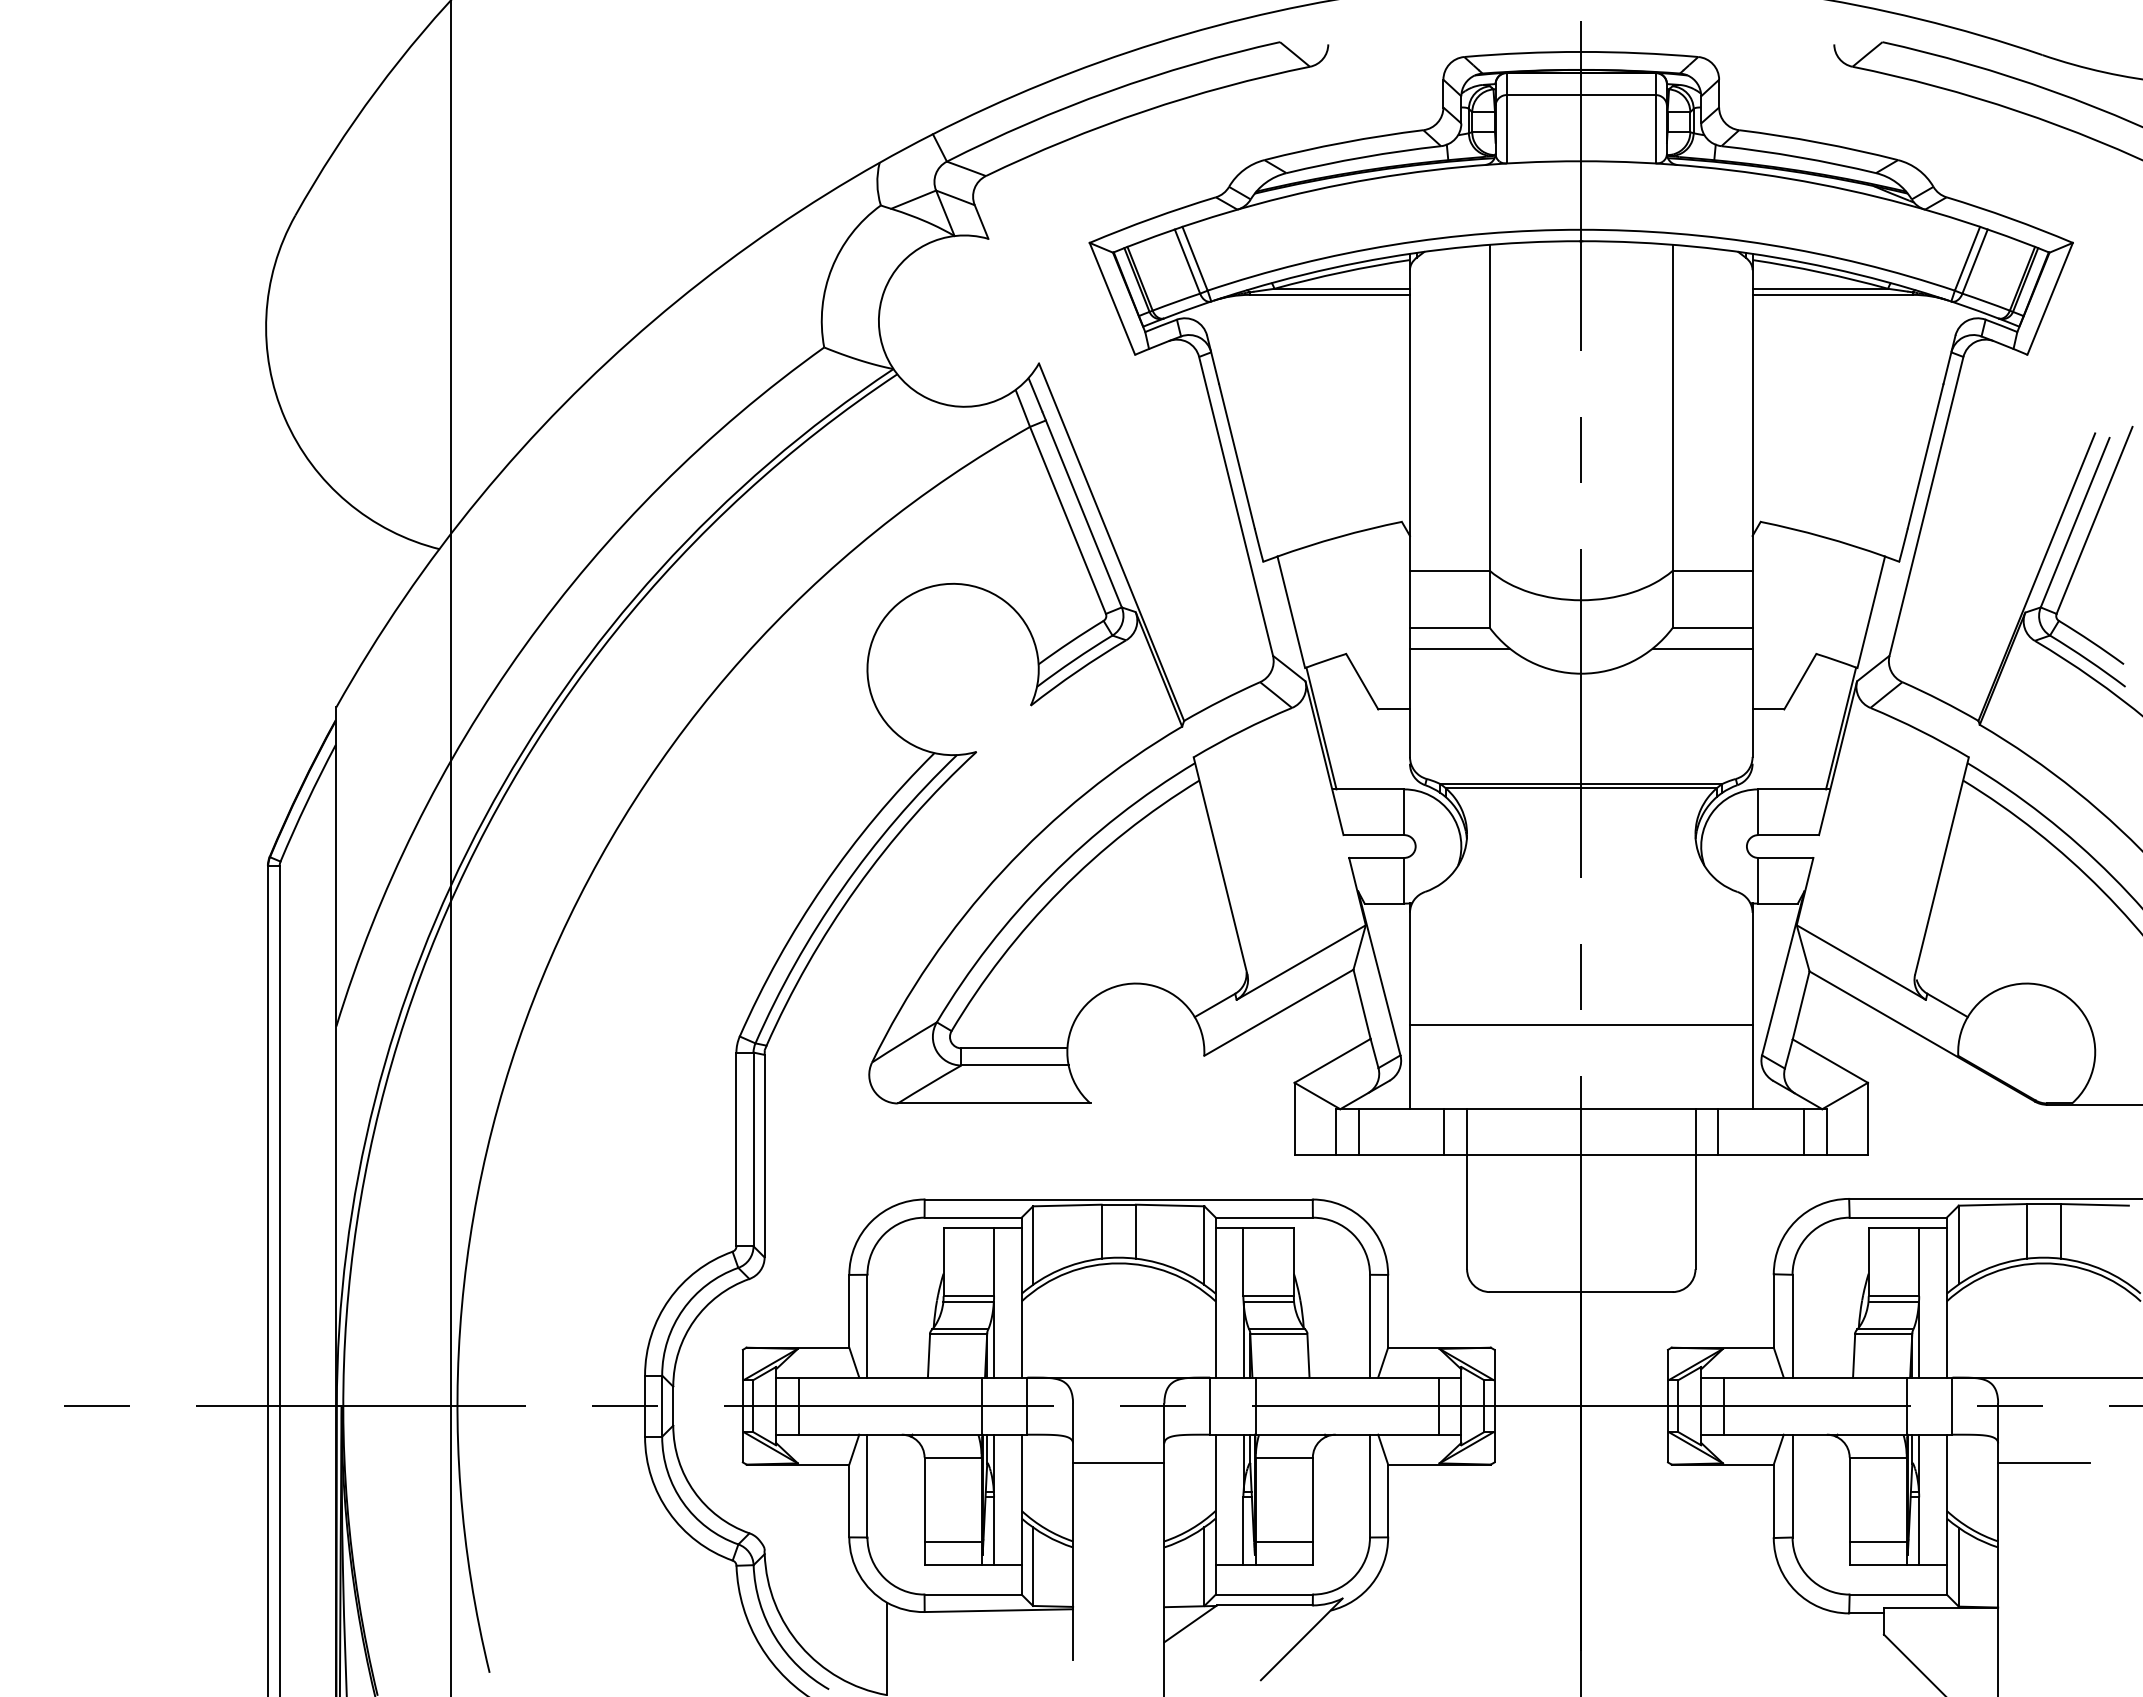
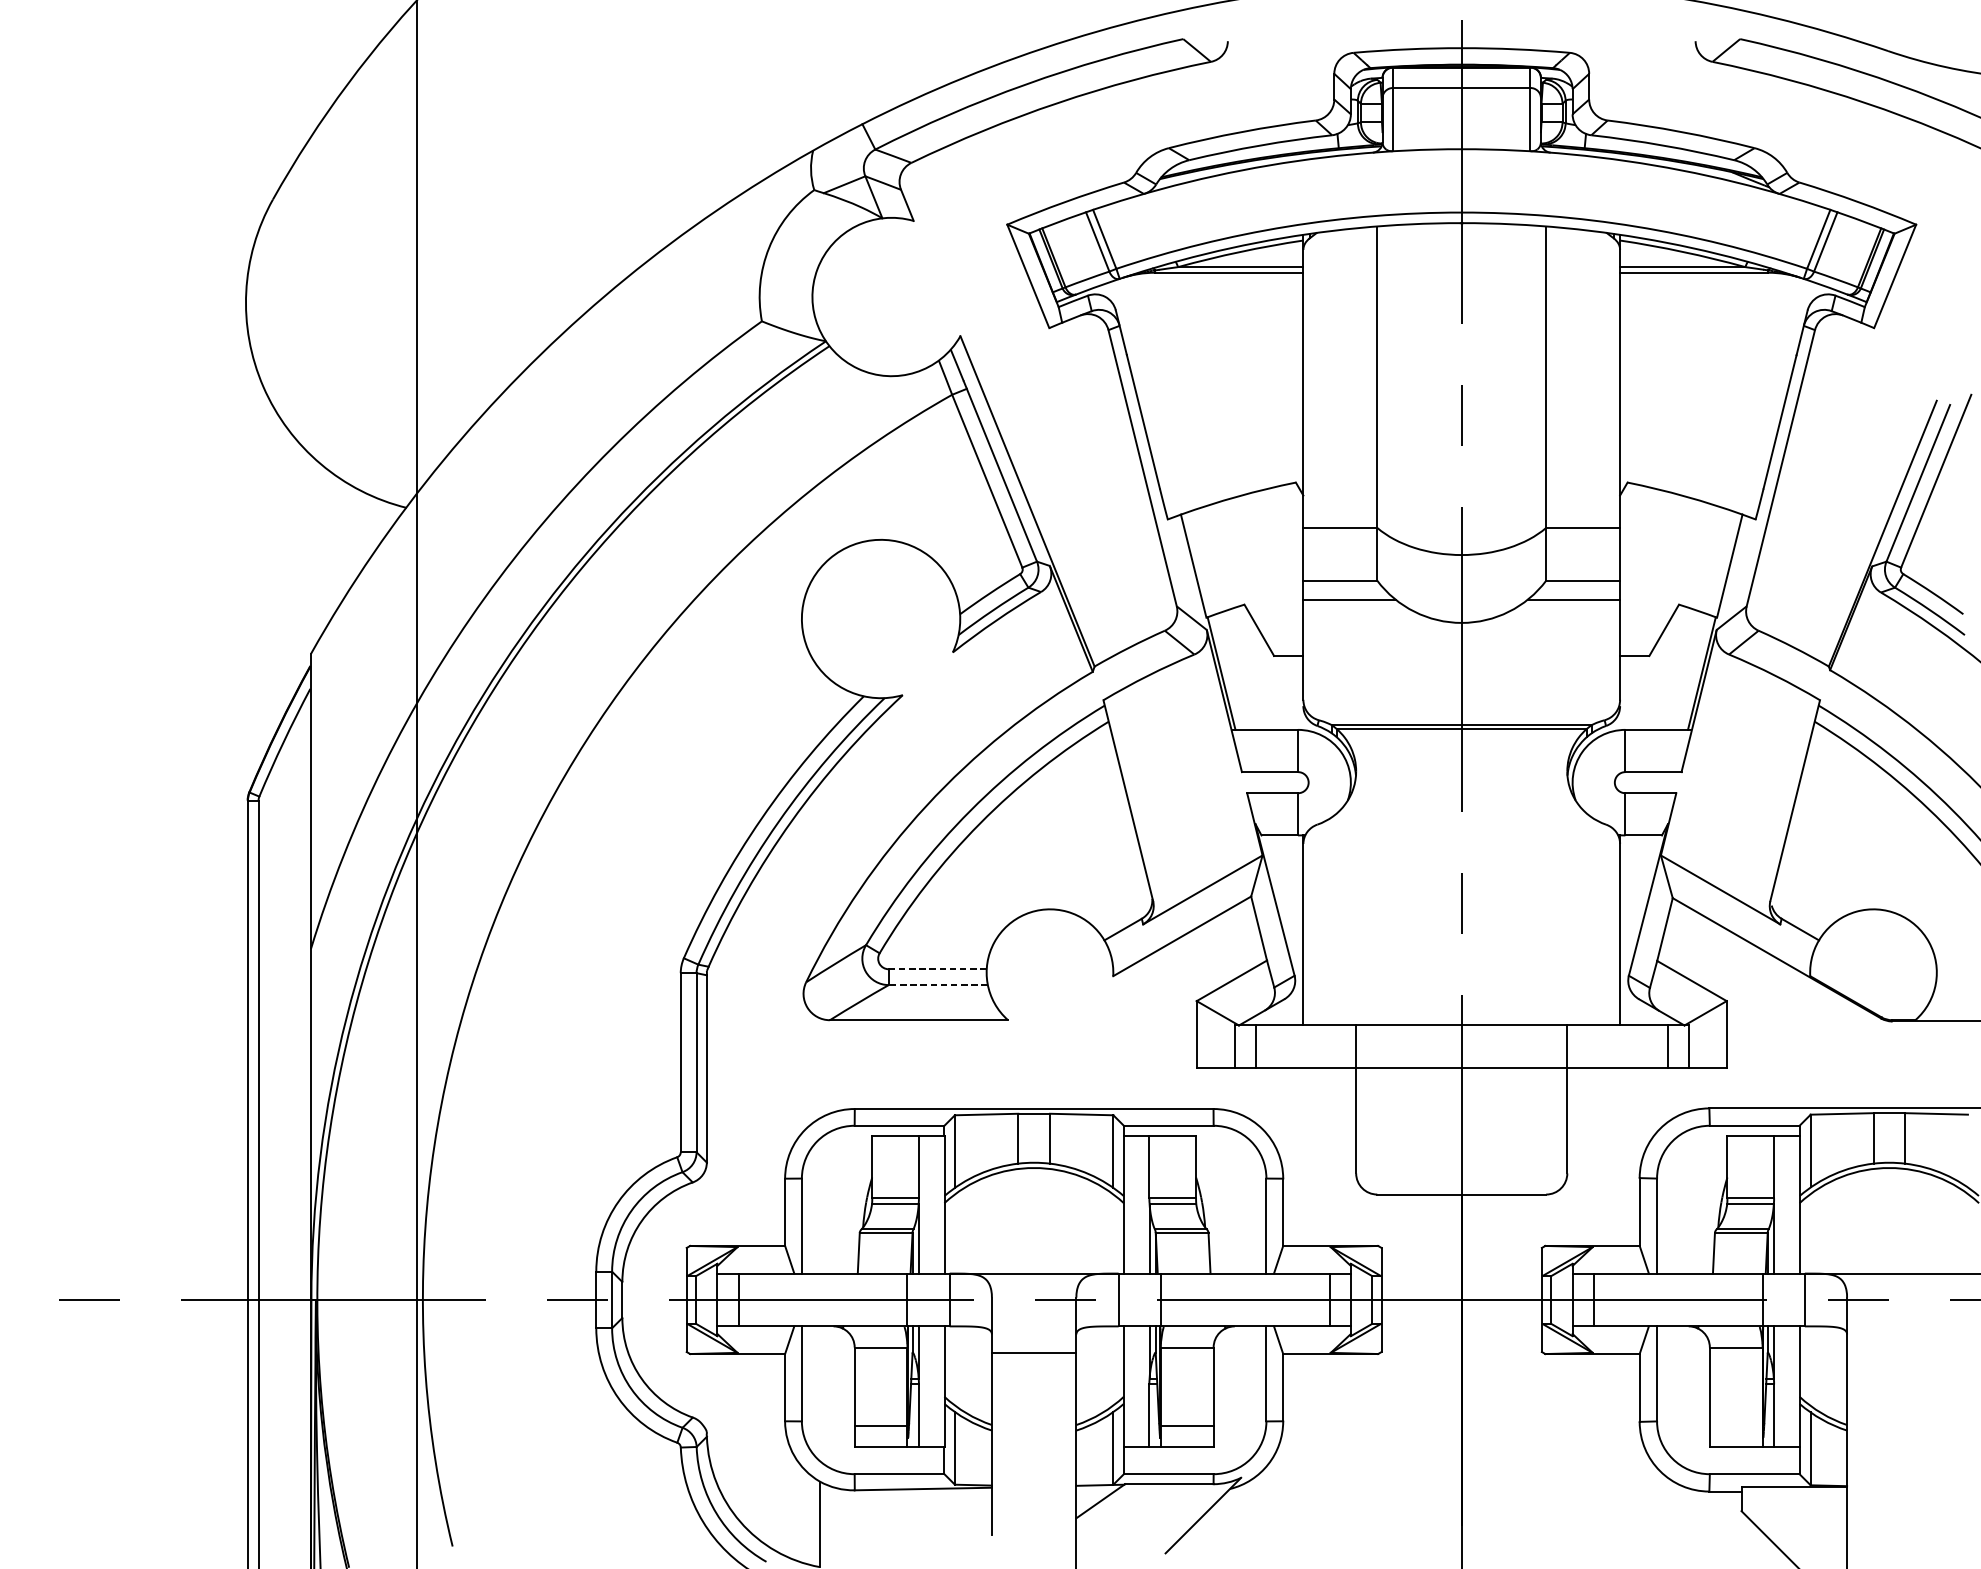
line: (1580, 1024) -> (1461, 947), removed
line: (1013, 1048) -> (936, 969), solid -> dashed
line: (1015, 1065) -> (938, 985), solid -> dashed
line: (1444, 1131) -> (1335, 1046), removed
line: (1718, 1131) -> (1588, 1046), removed
line: (2043, 1463) -> (1889, 1353), removed
line: (1877, 1542) -> (1735, 1426), removed

